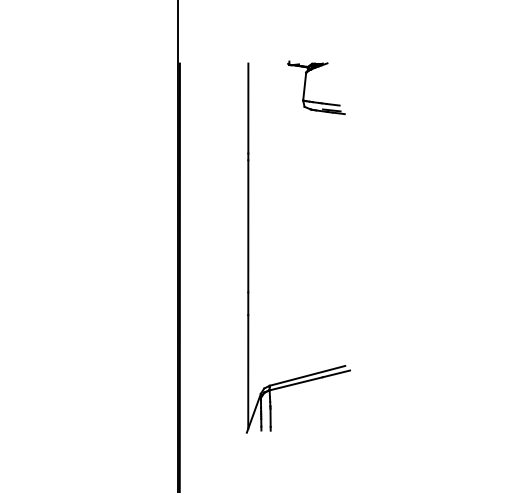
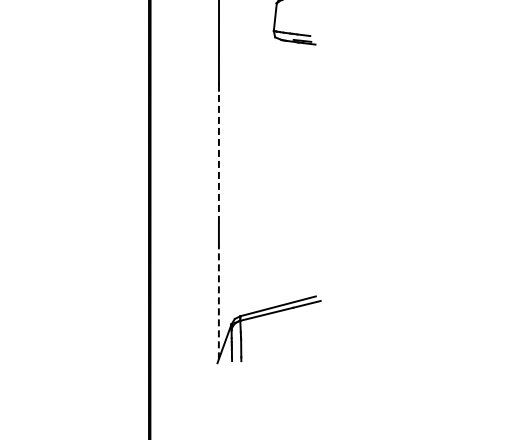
line: (248, 225) -> (219, 155), solid -> dashed
line: (248, 372) -> (219, 302), solid -> dashed

